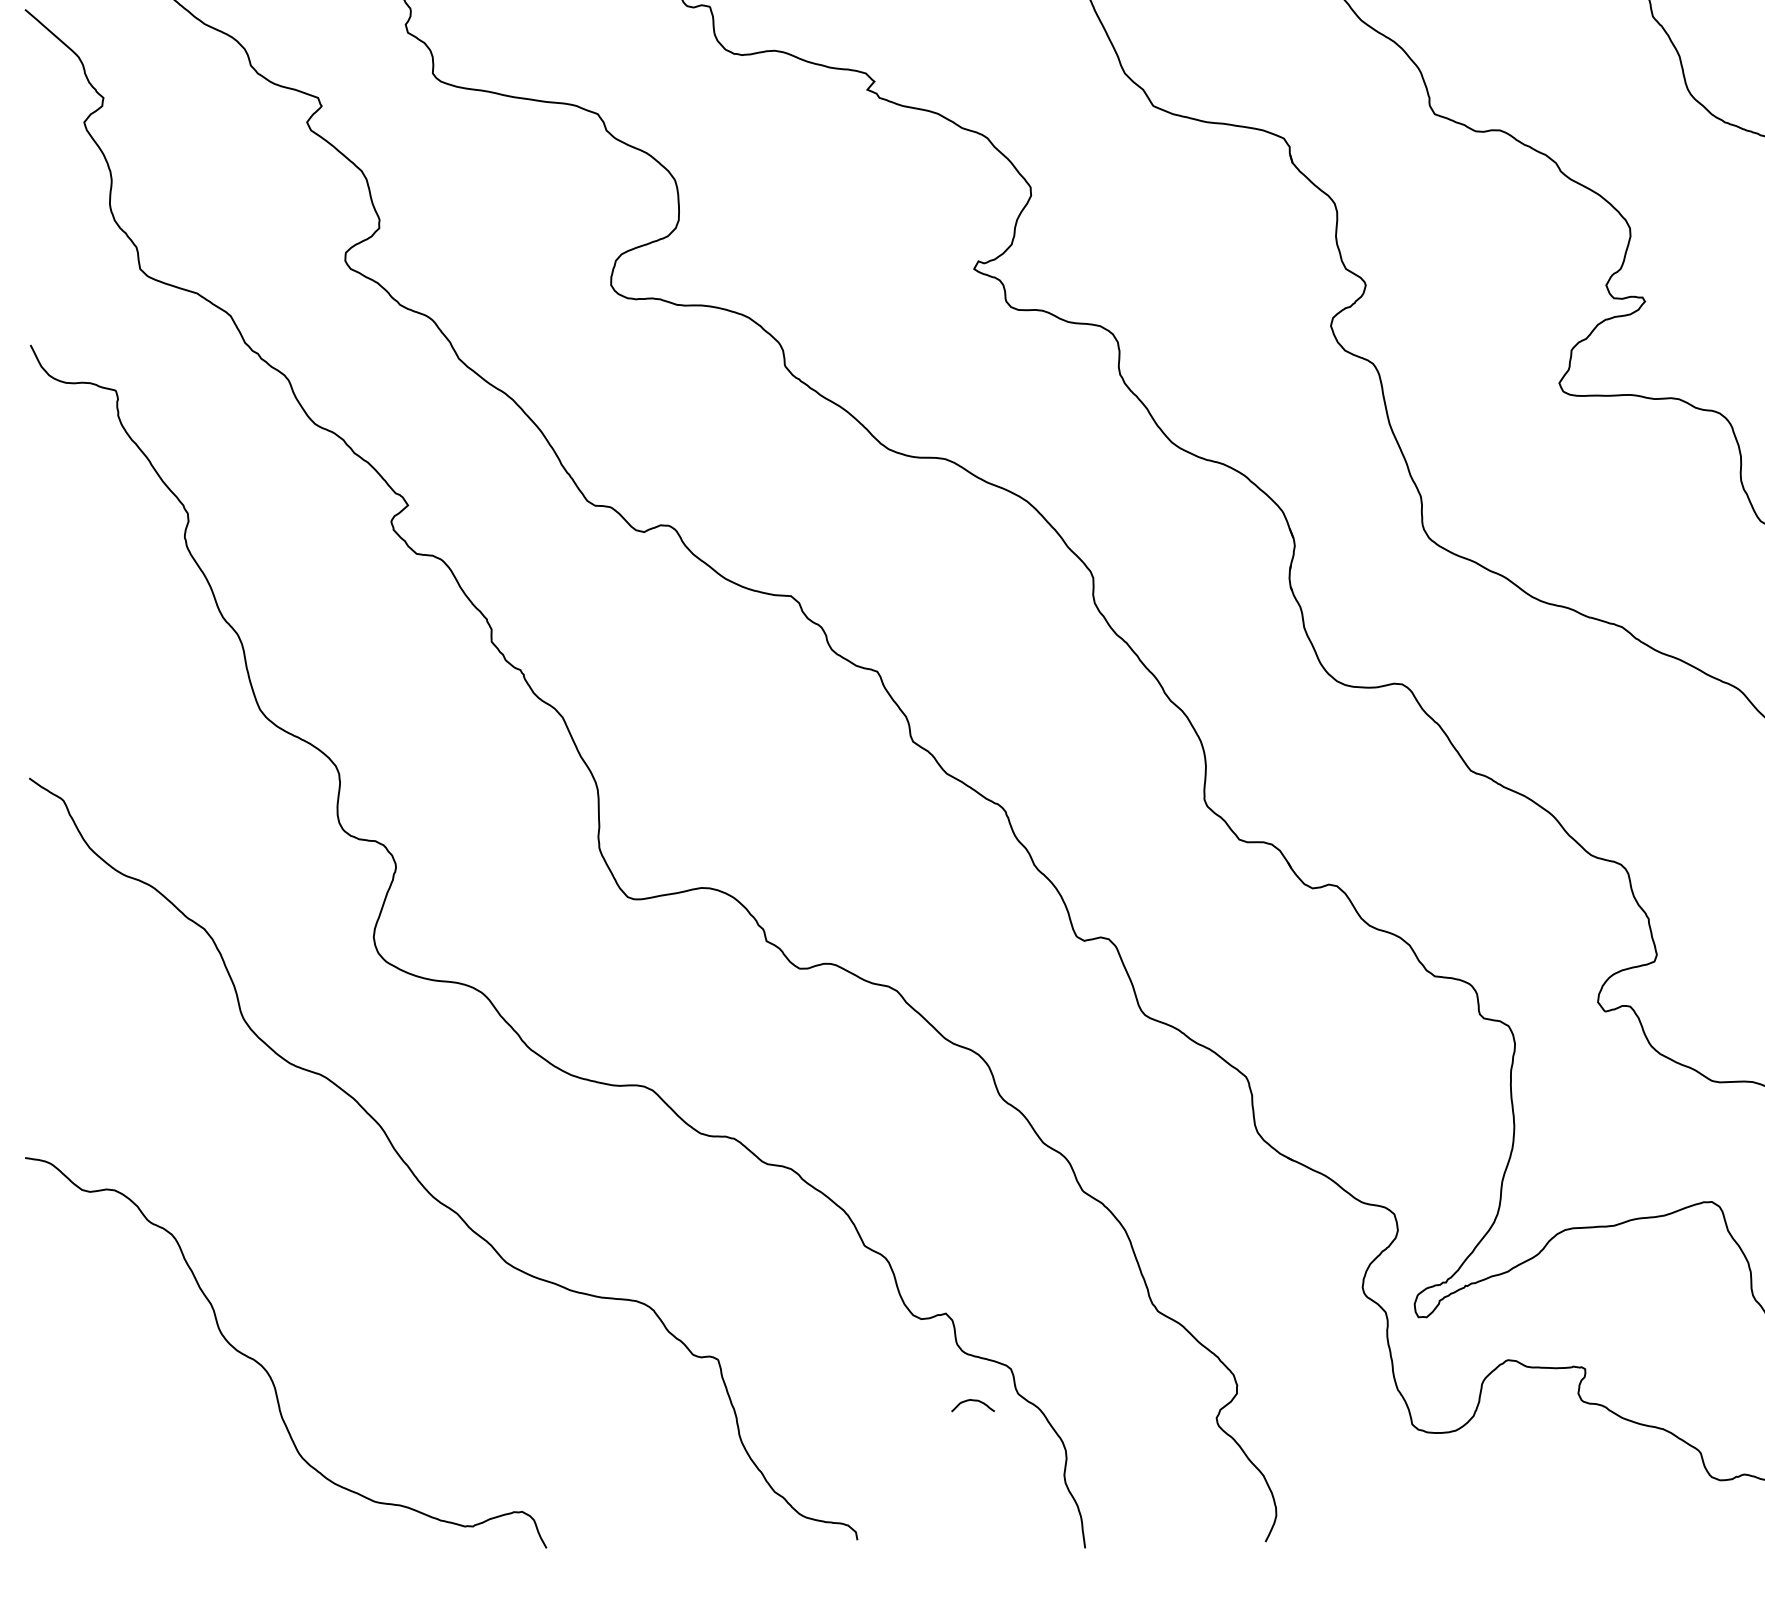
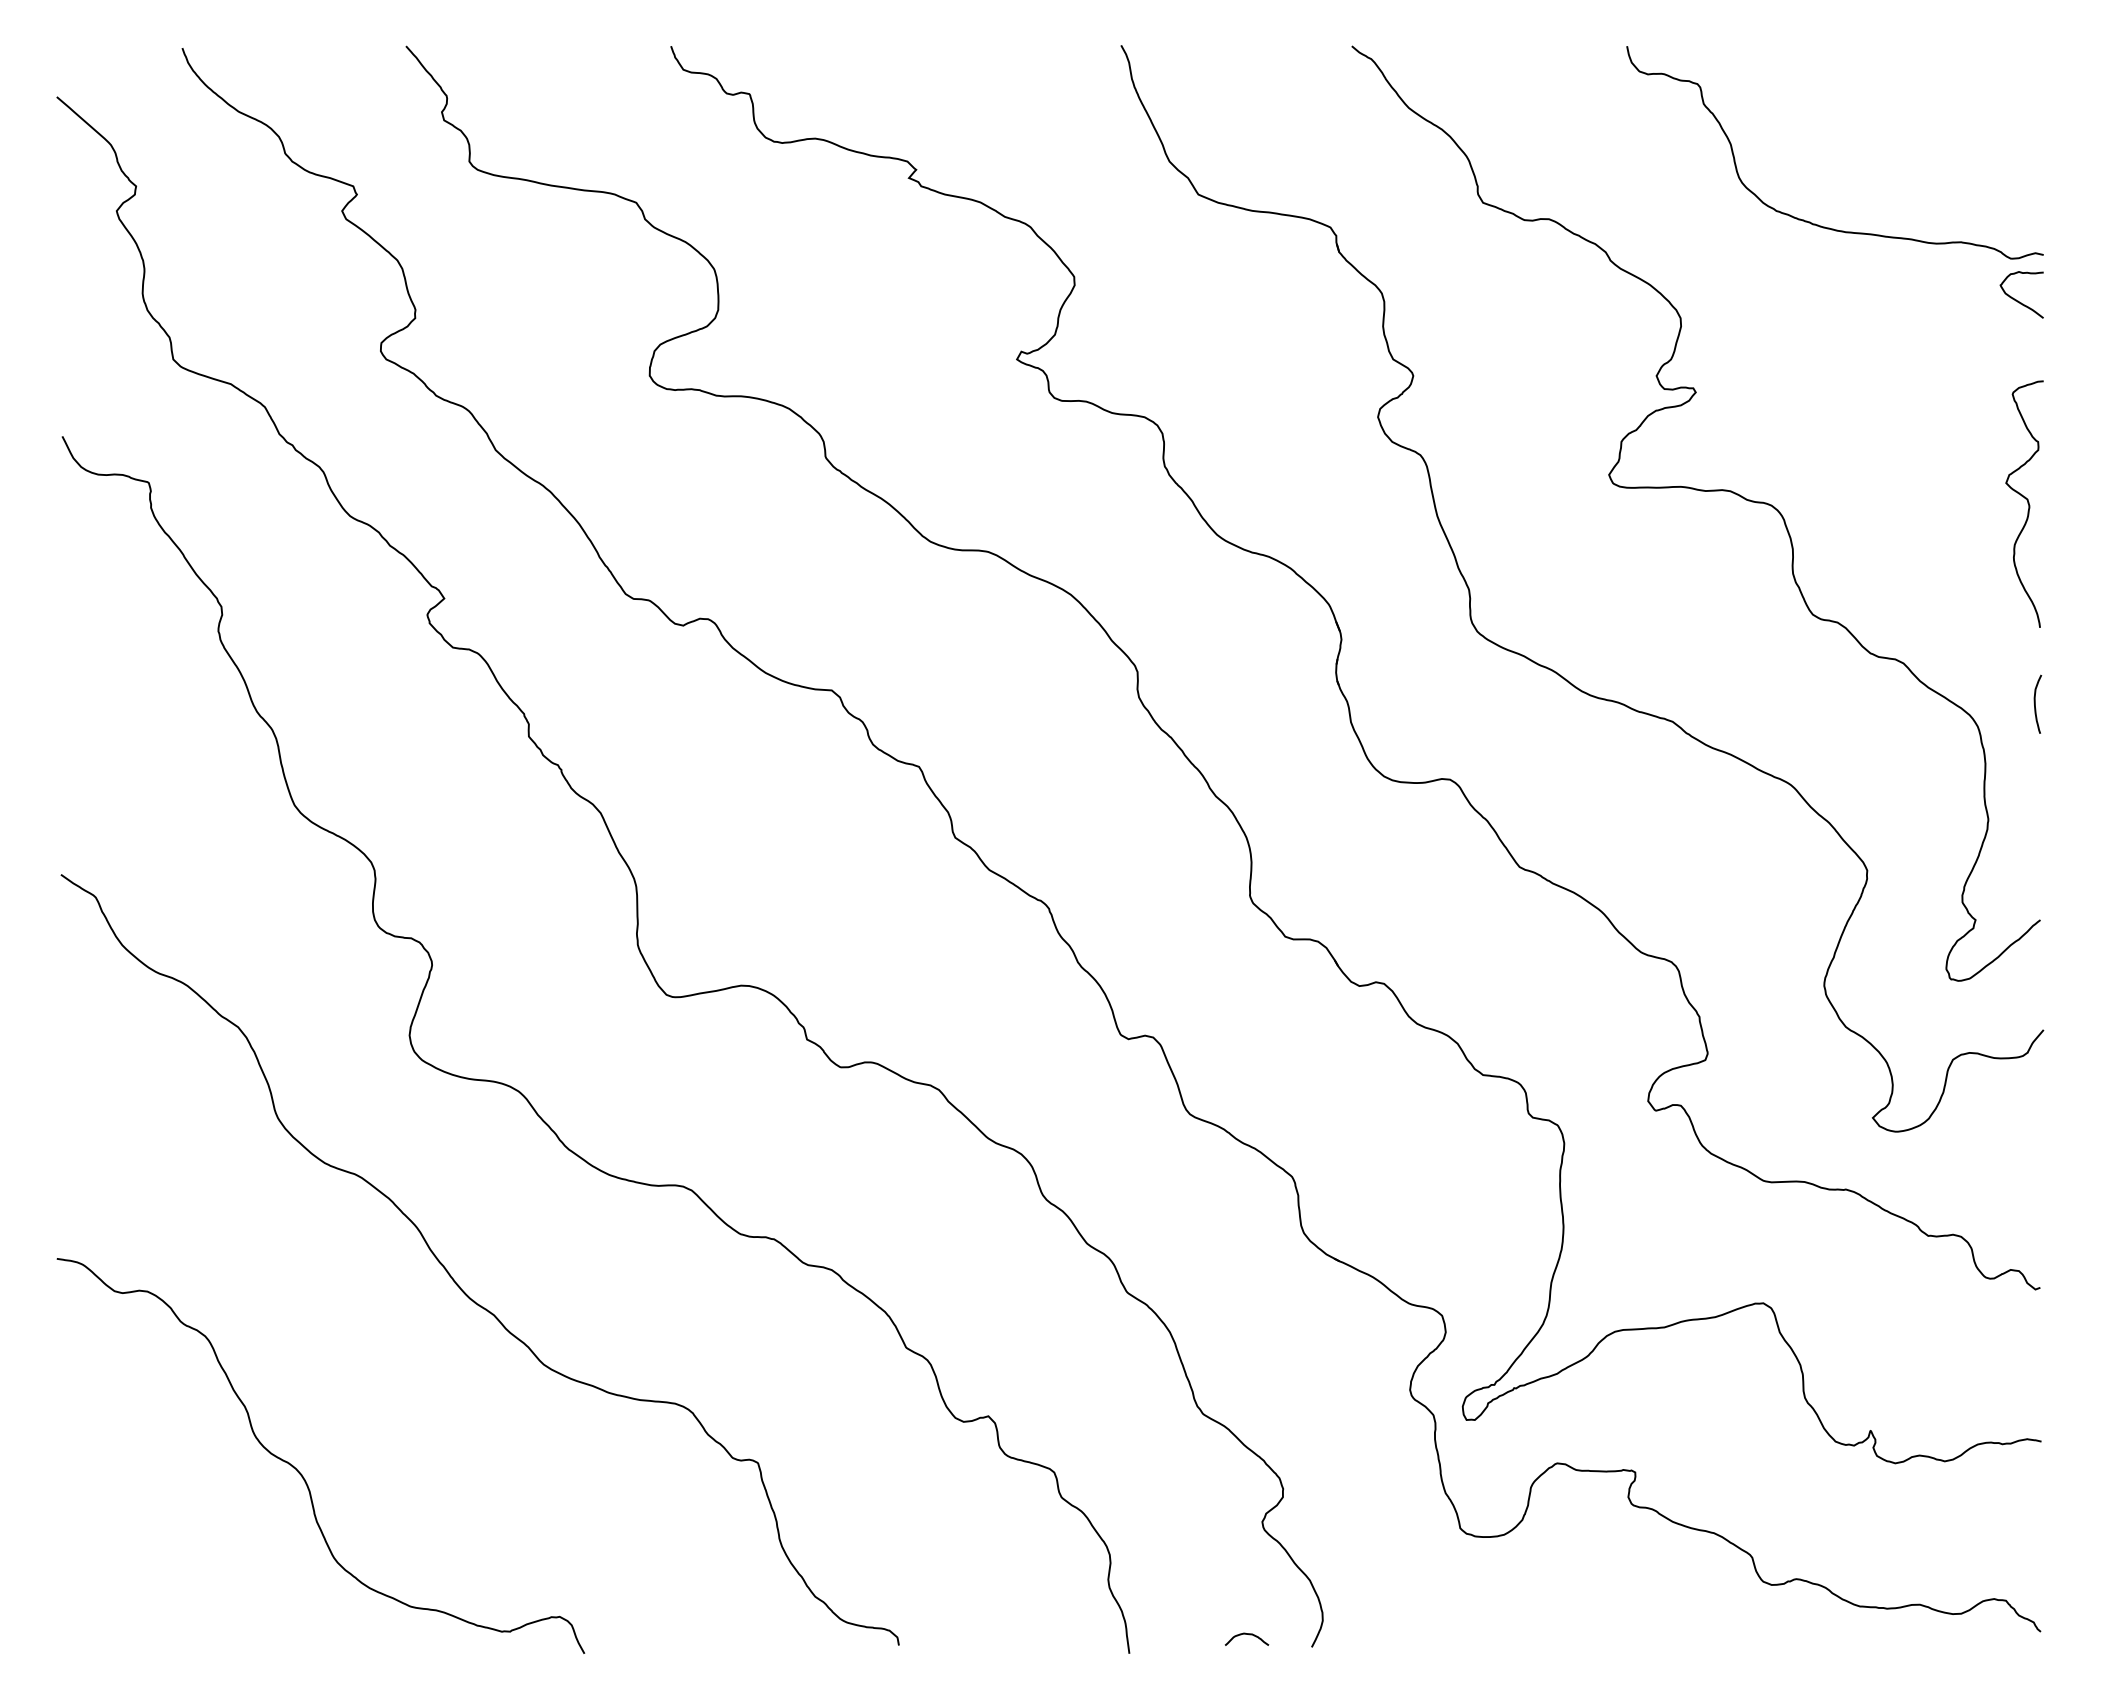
curve: (972, 1400) -> (1246, 1634), moved

